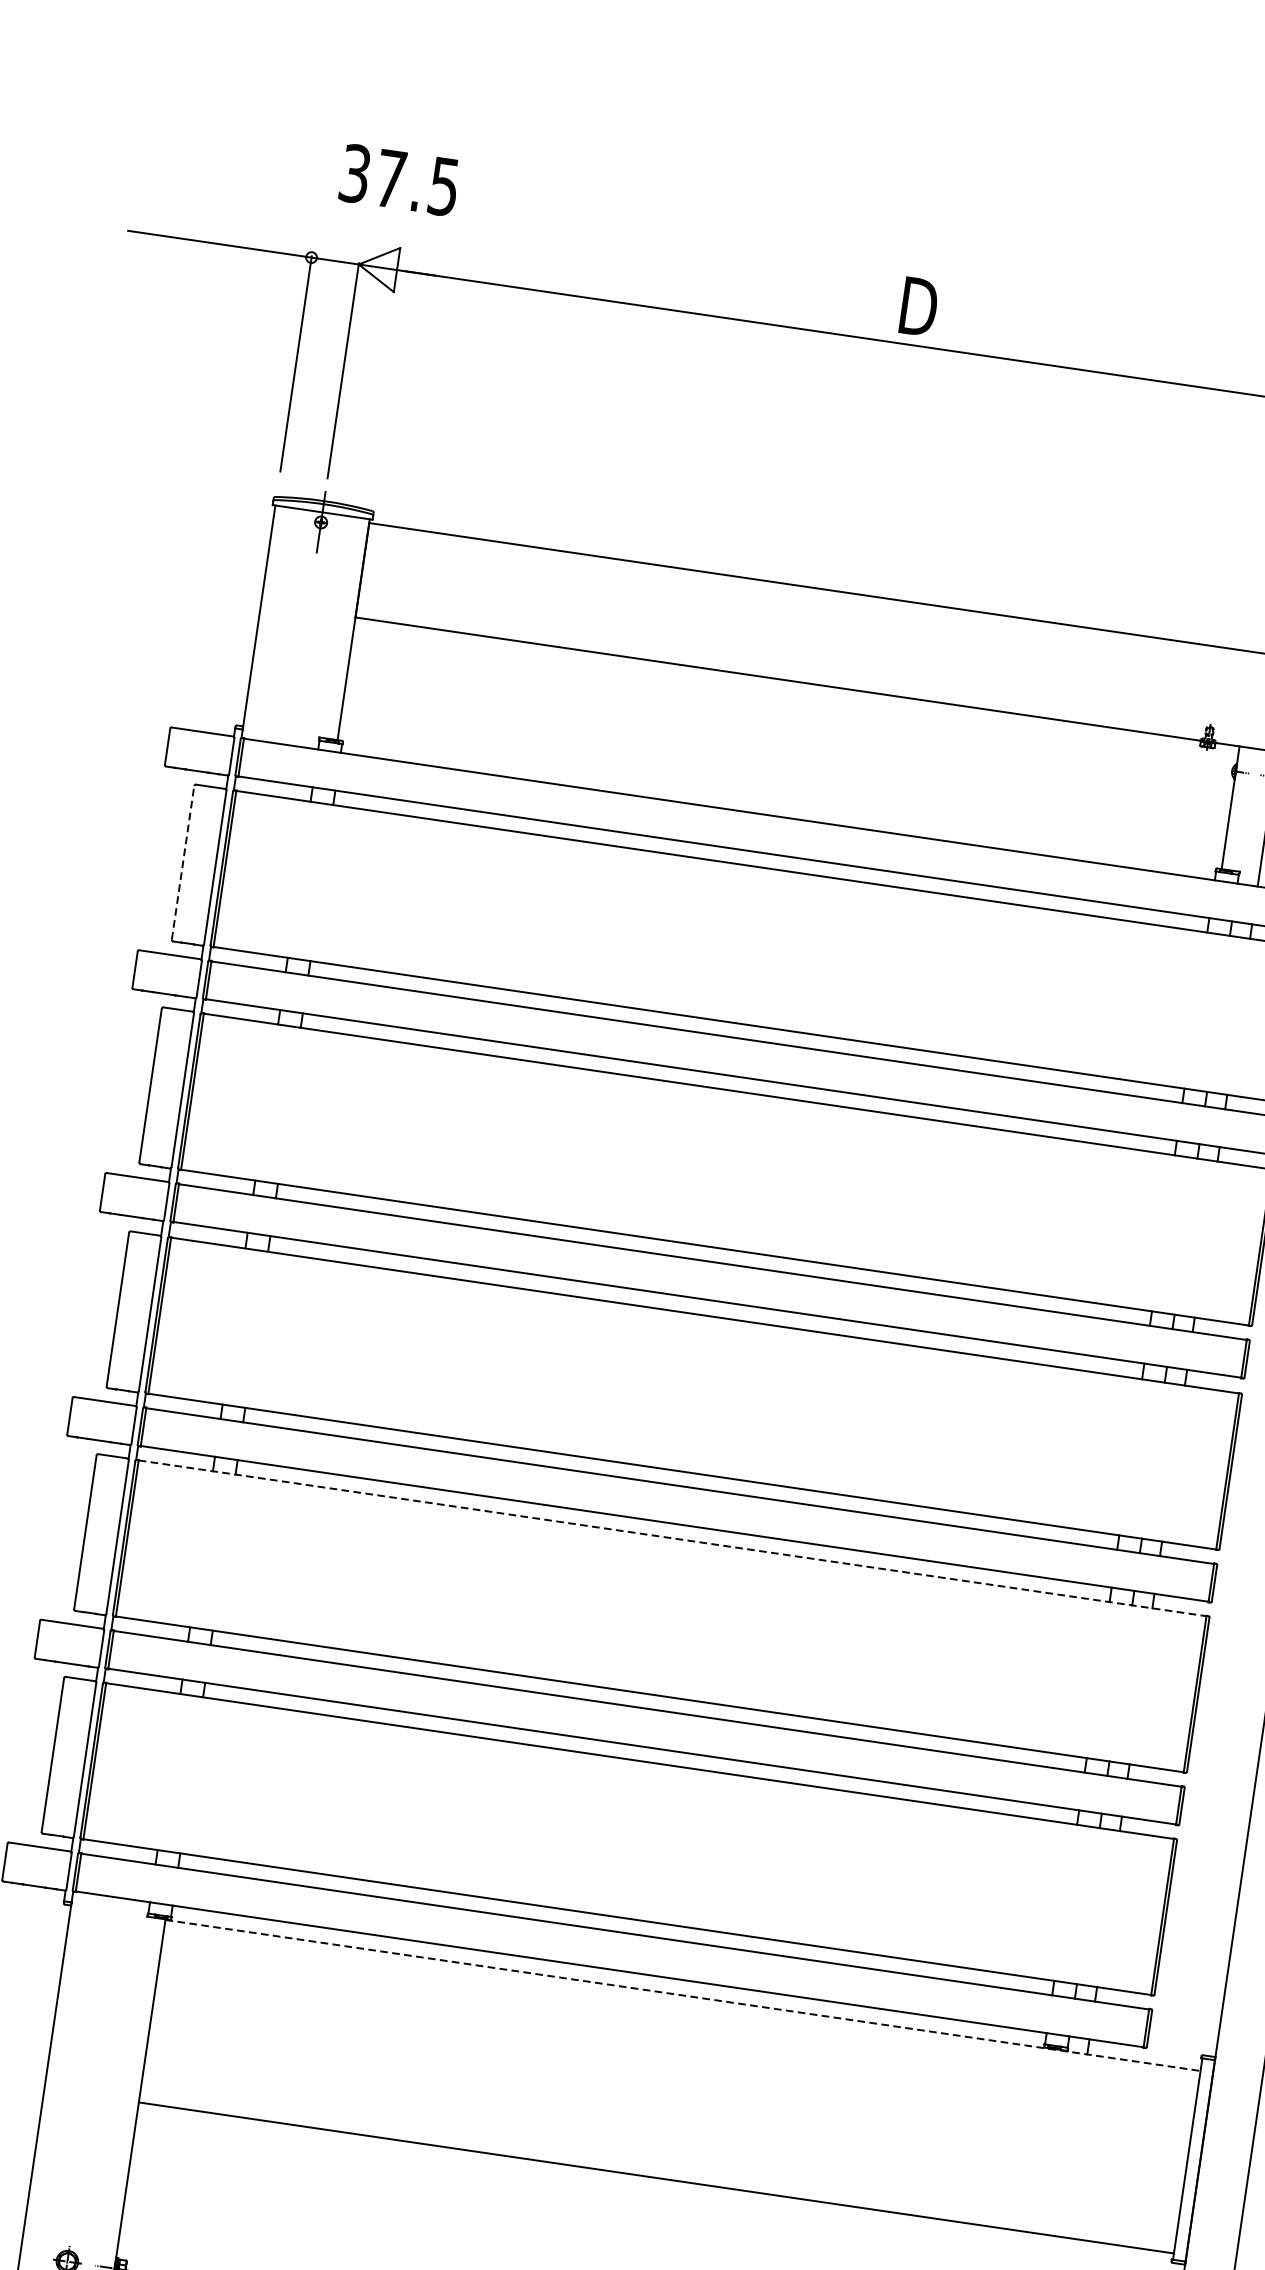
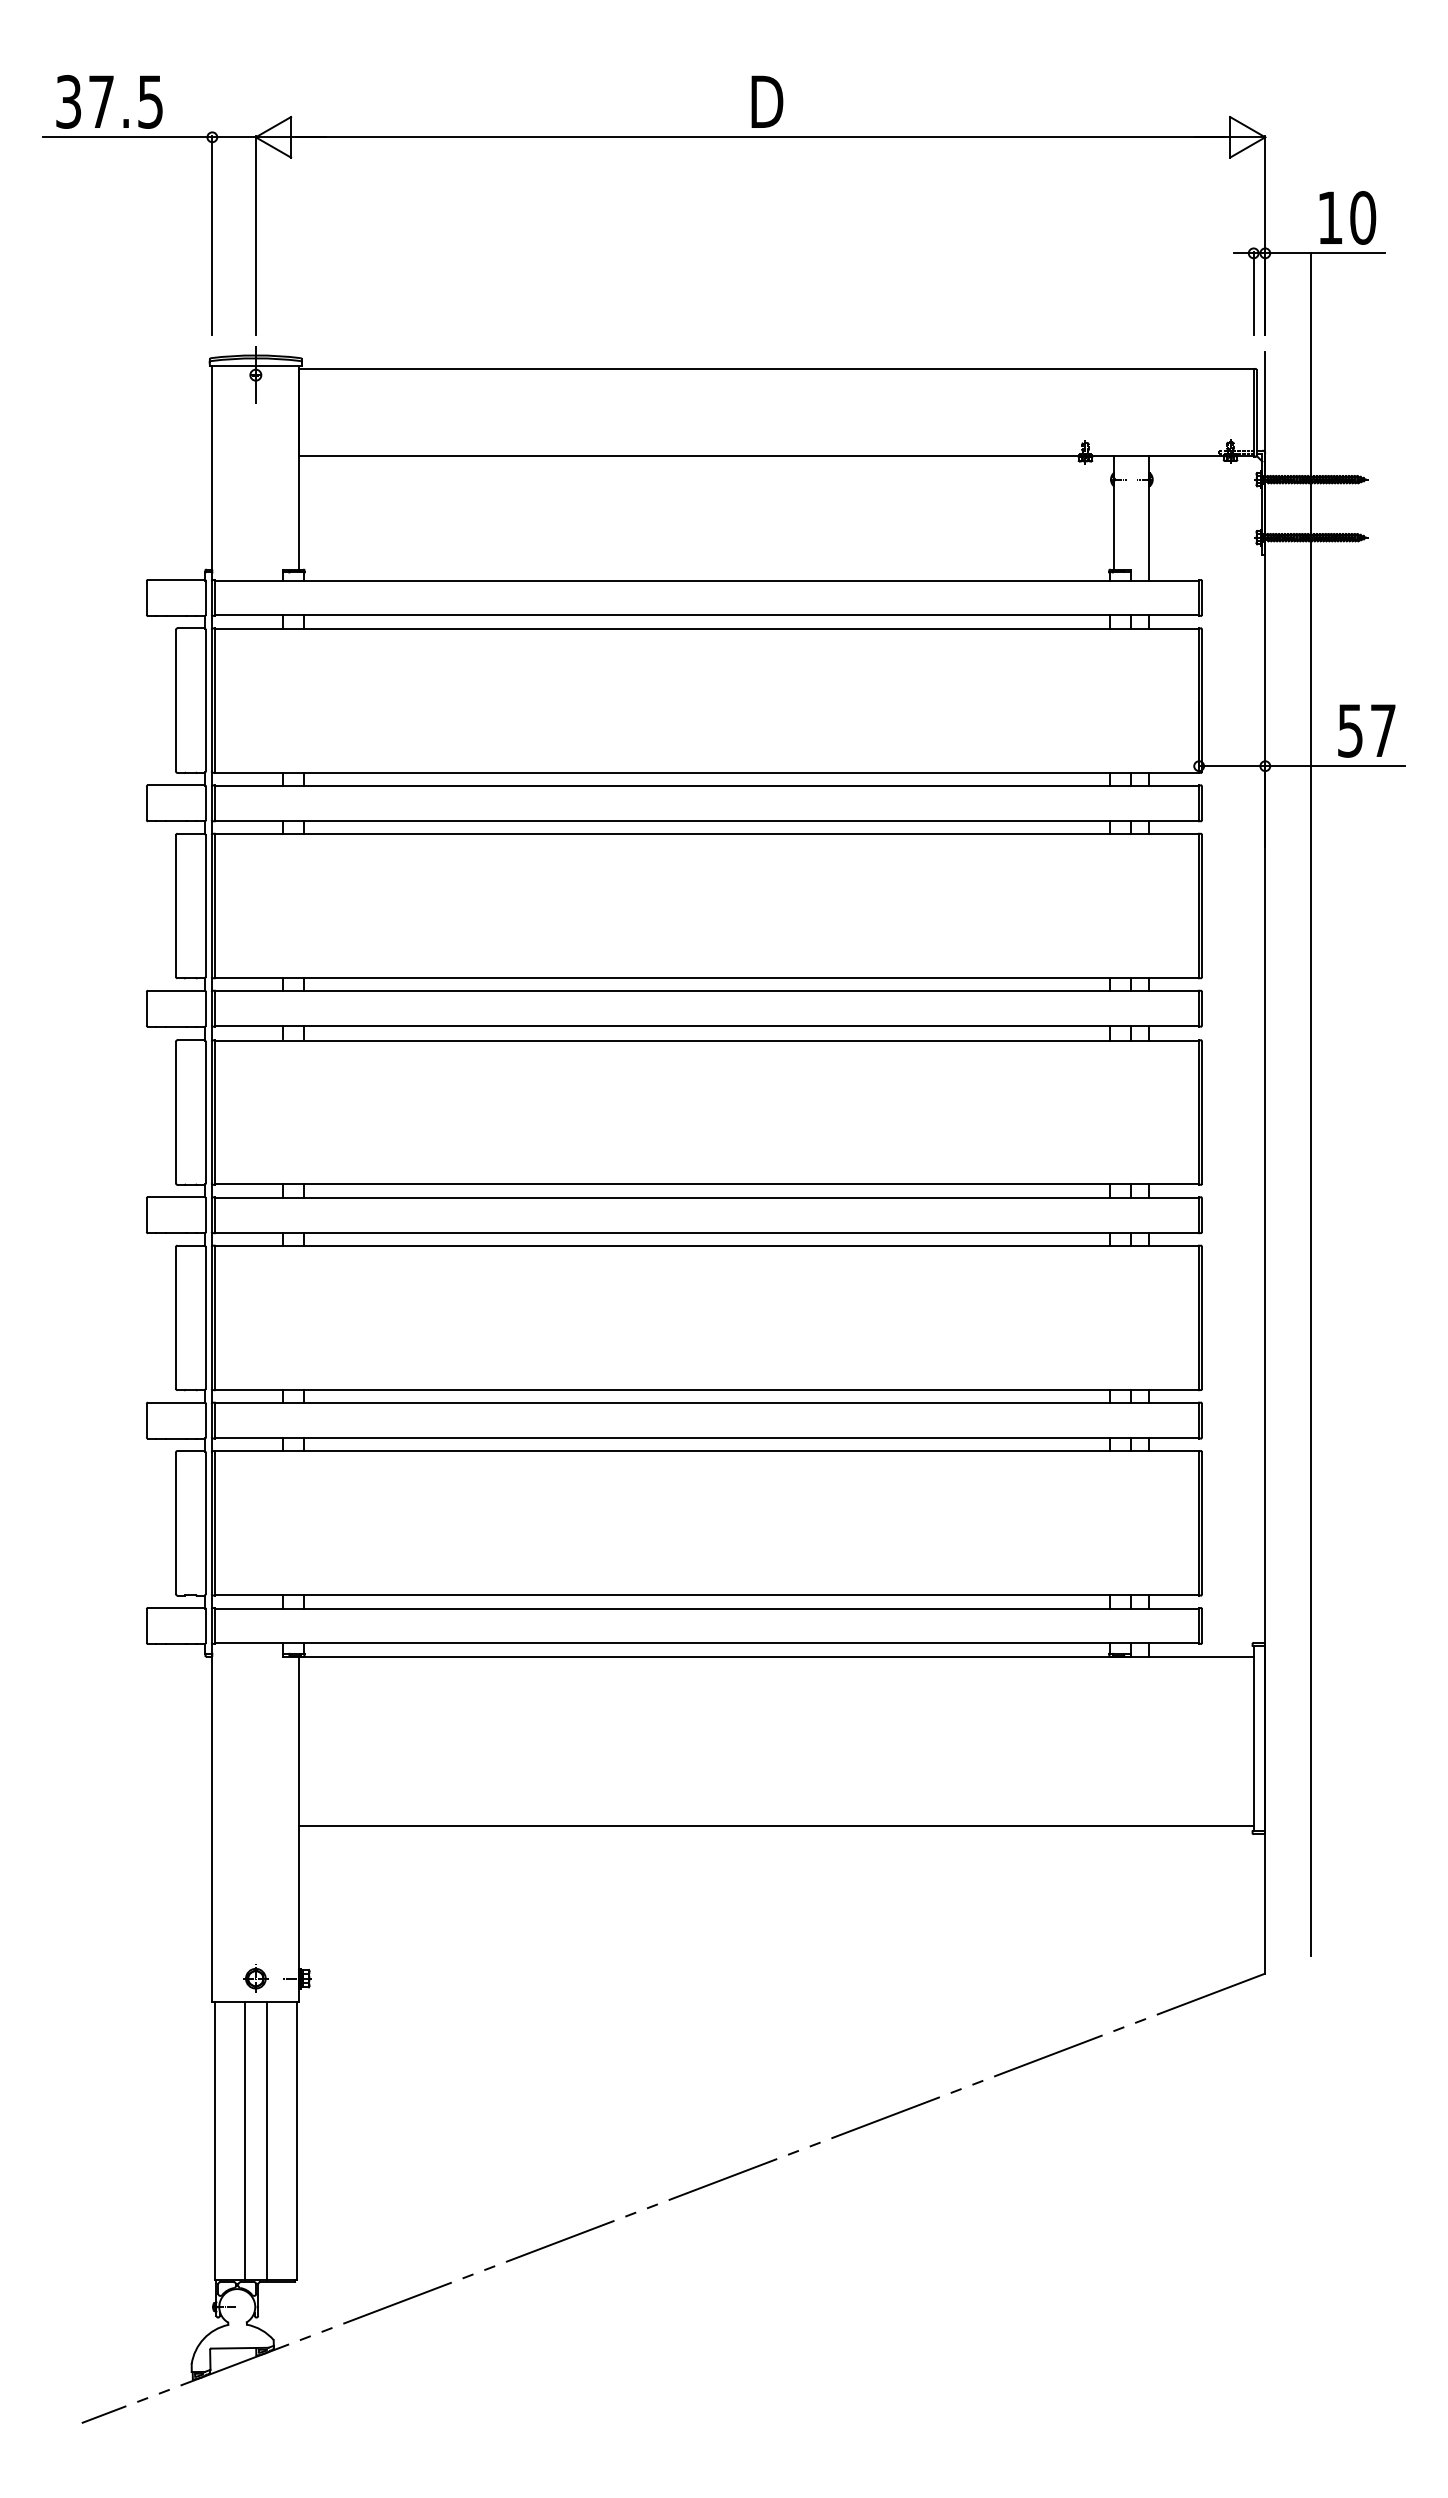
text: (399, 179) -> (109, 101), moved
line: (183, 862) -> (176, 700), dashed -> solid
line: (673, 1537) -> (707, 1245), dashed -> solid
line: (684, 1995) -> (777, 1657), dashed -> solid

